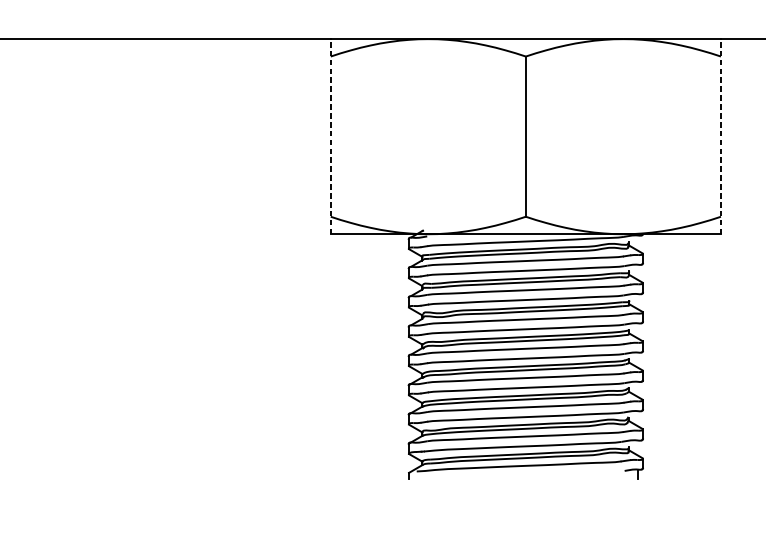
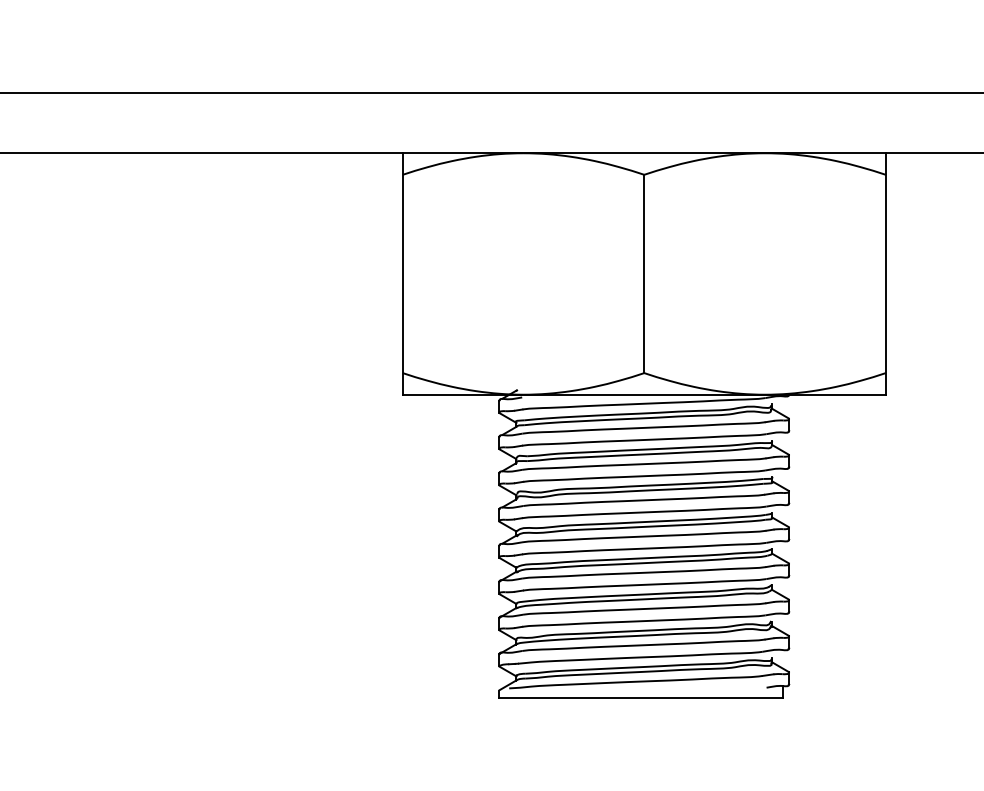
line: (330, 137) -> (402, 274), dashed -> solid
line: (720, 137) -> (885, 274), dashed -> solid
line: (523, 479) -> (641, 698), added

